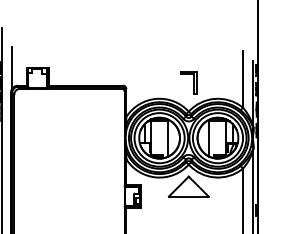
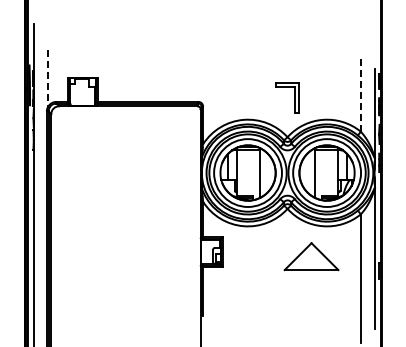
line: (12, 68) -> (48, 78), solid -> dashed
line: (242, 79) -> (360, 93), solid -> dashed
part: (188, 186) -> (311, 256), moved

